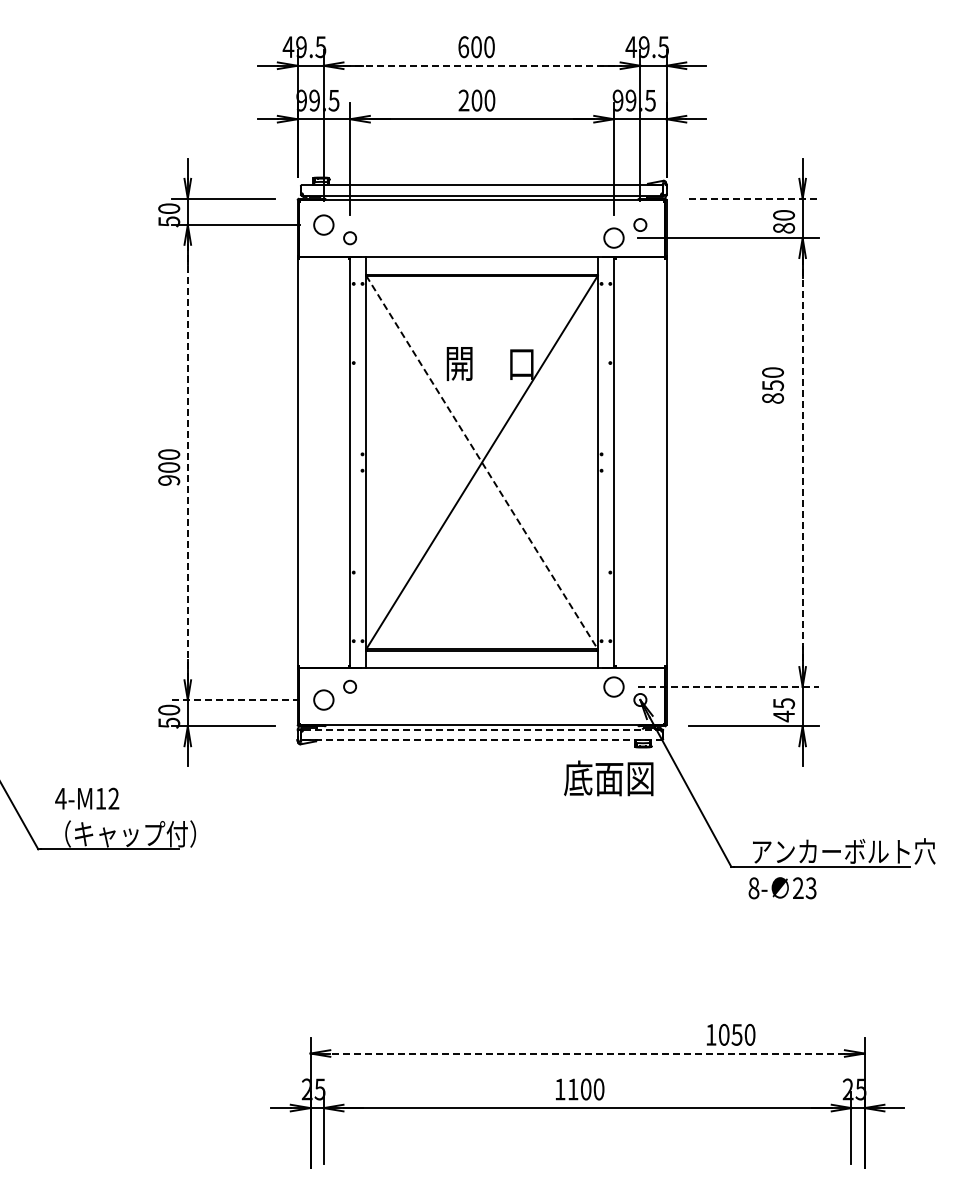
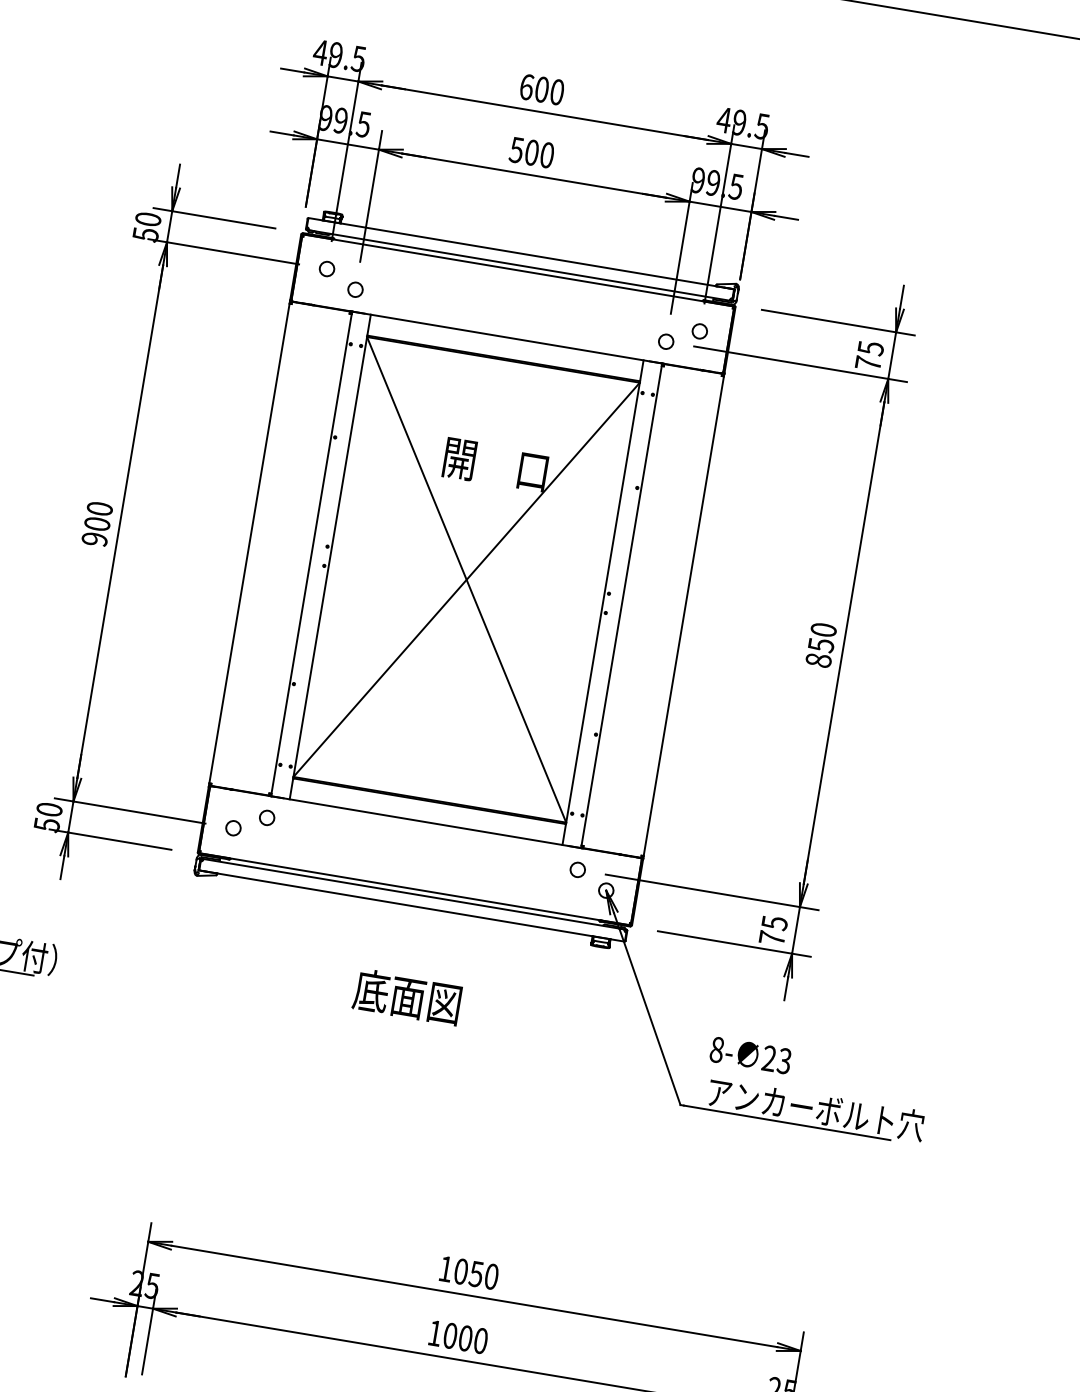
line: (482, 65) -> (545, 112), dashed -> solid
text: (463, 100) -> (516, 149), 200 -> 500
line: (753, 198) -> (838, 322), dashed -> solid
text: (784, 221) -> (870, 355), 80 -> 75
circle: (323, 224) -> (326, 268), size x0.62
circle: (613, 238) -> (665, 341), size x0.62
text: (772, 385) -> (820, 645), moved
line: (187, 462) -> (119, 521), dashed -> solid
line: (482, 462) -> (467, 579), dashed -> solid
line: (802, 462) -> (843, 642), dashed -> solid
circle: (613, 686) -> (577, 869), size x0.62
line: (728, 686) -> (712, 892), dashed -> solid
circle: (323, 699) -> (233, 827), size x0.62
line: (235, 700) -> (129, 811), dashed -> solid
text: (783, 716) -> (771, 938), 45 -> 75
line: (481, 729) -> (413, 894), dashed -> solid
line: (481, 739) -> (411, 905), dashed -> solid
text: (608, 778) -> (407, 997), moved
text: (782, 888) -> (750, 1055), moved
text: (731, 1034) -> (469, 1272), moved
line: (587, 1053) -> (474, 1296), dashed -> solid
text: (573, 1089) -> (450, 1335), 1100 -> 1000

